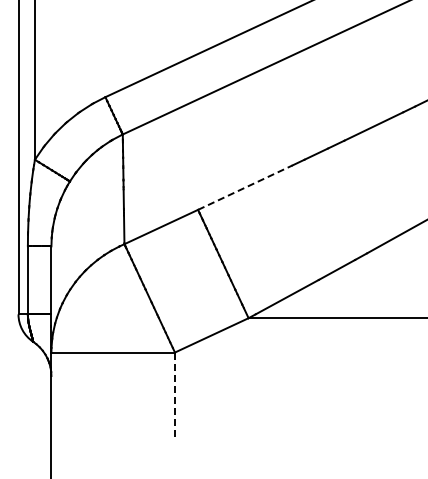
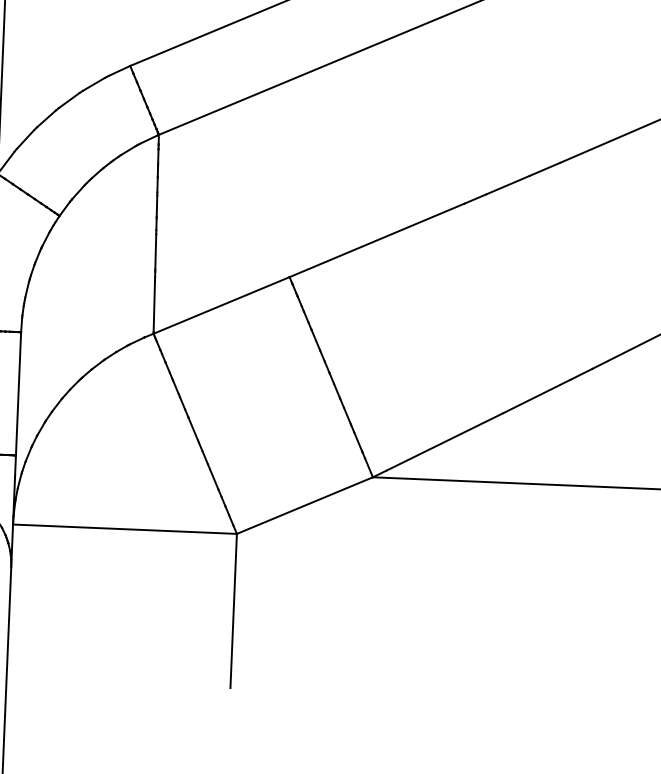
line: (245, 187) -> (377, 240), dashed -> solid
line: (174, 395) -> (232, 611), dashed -> solid

